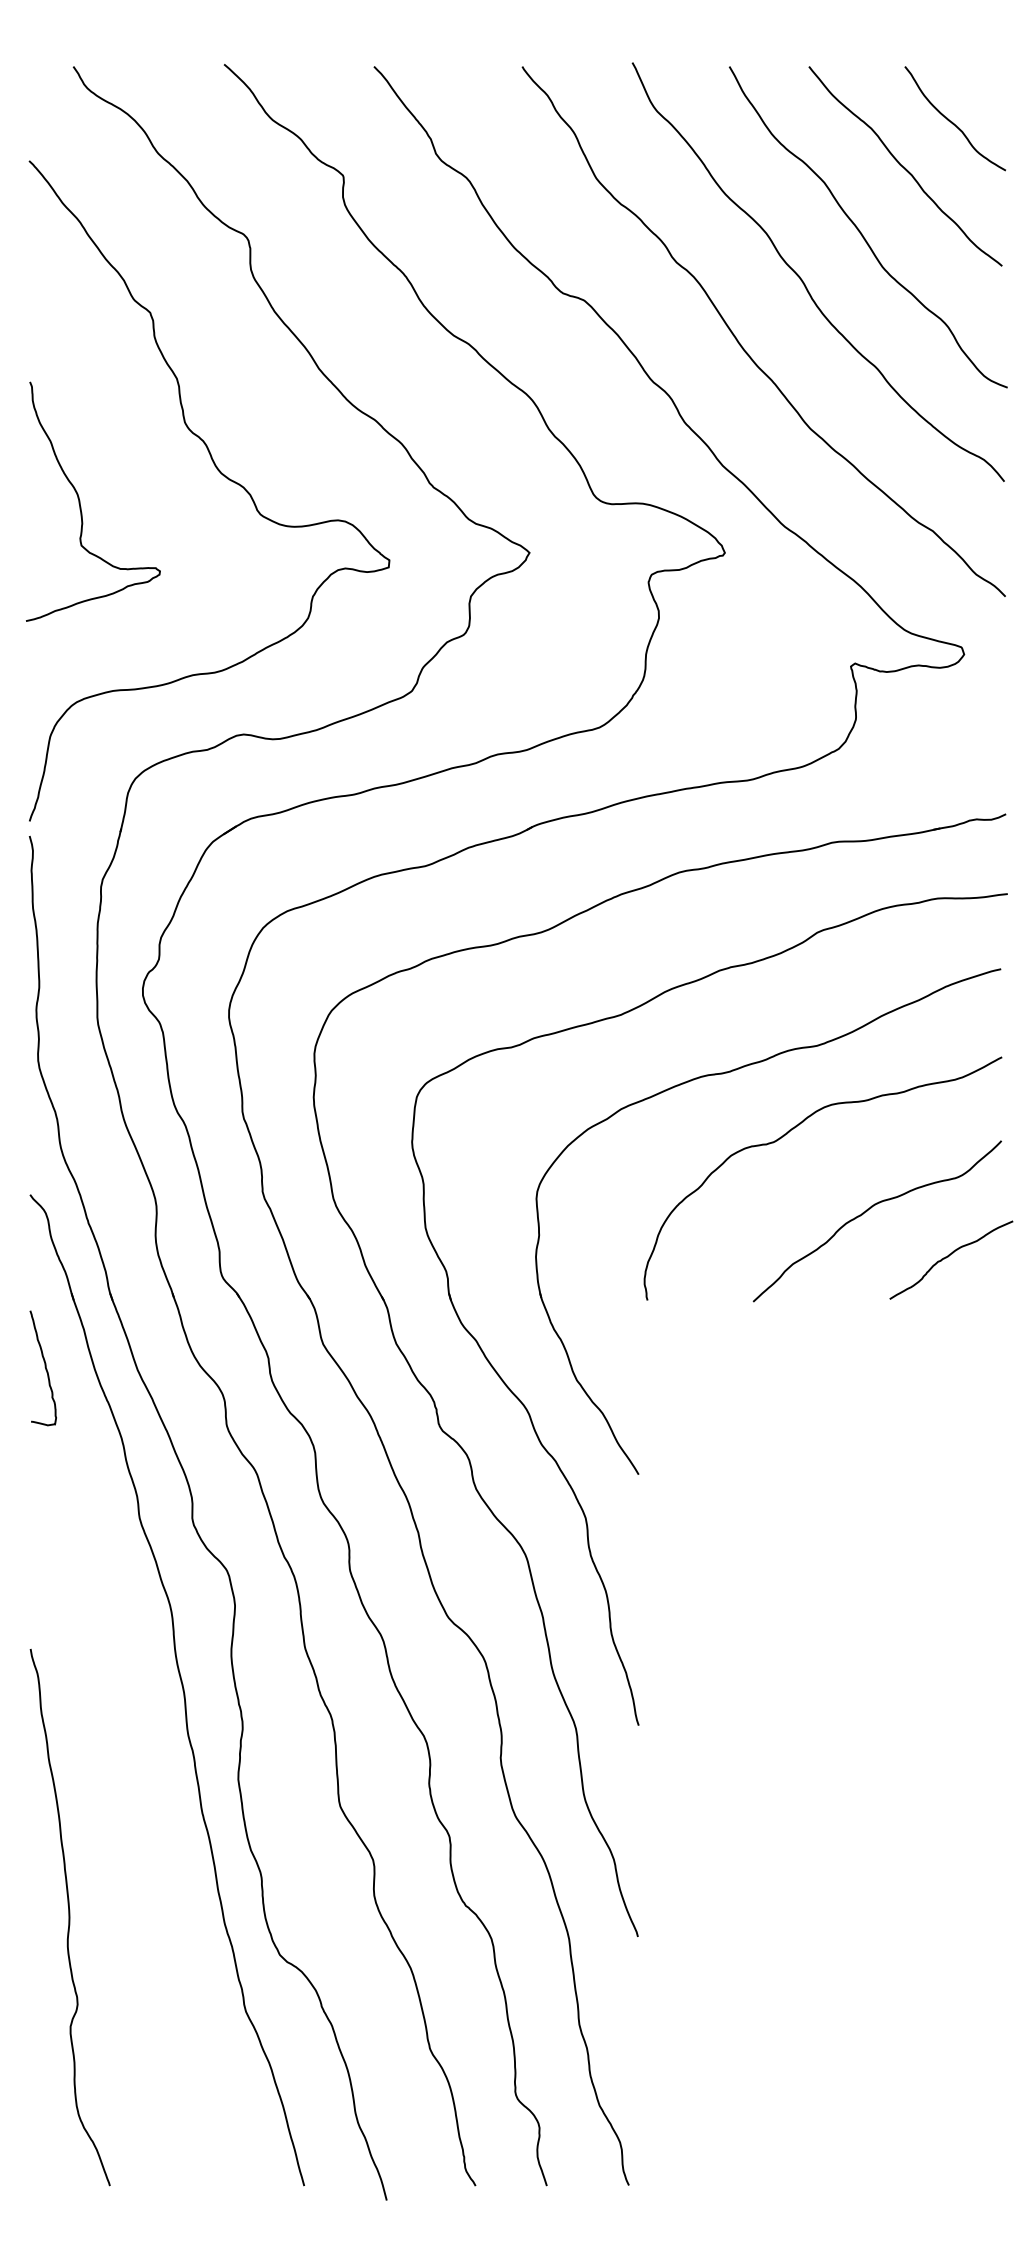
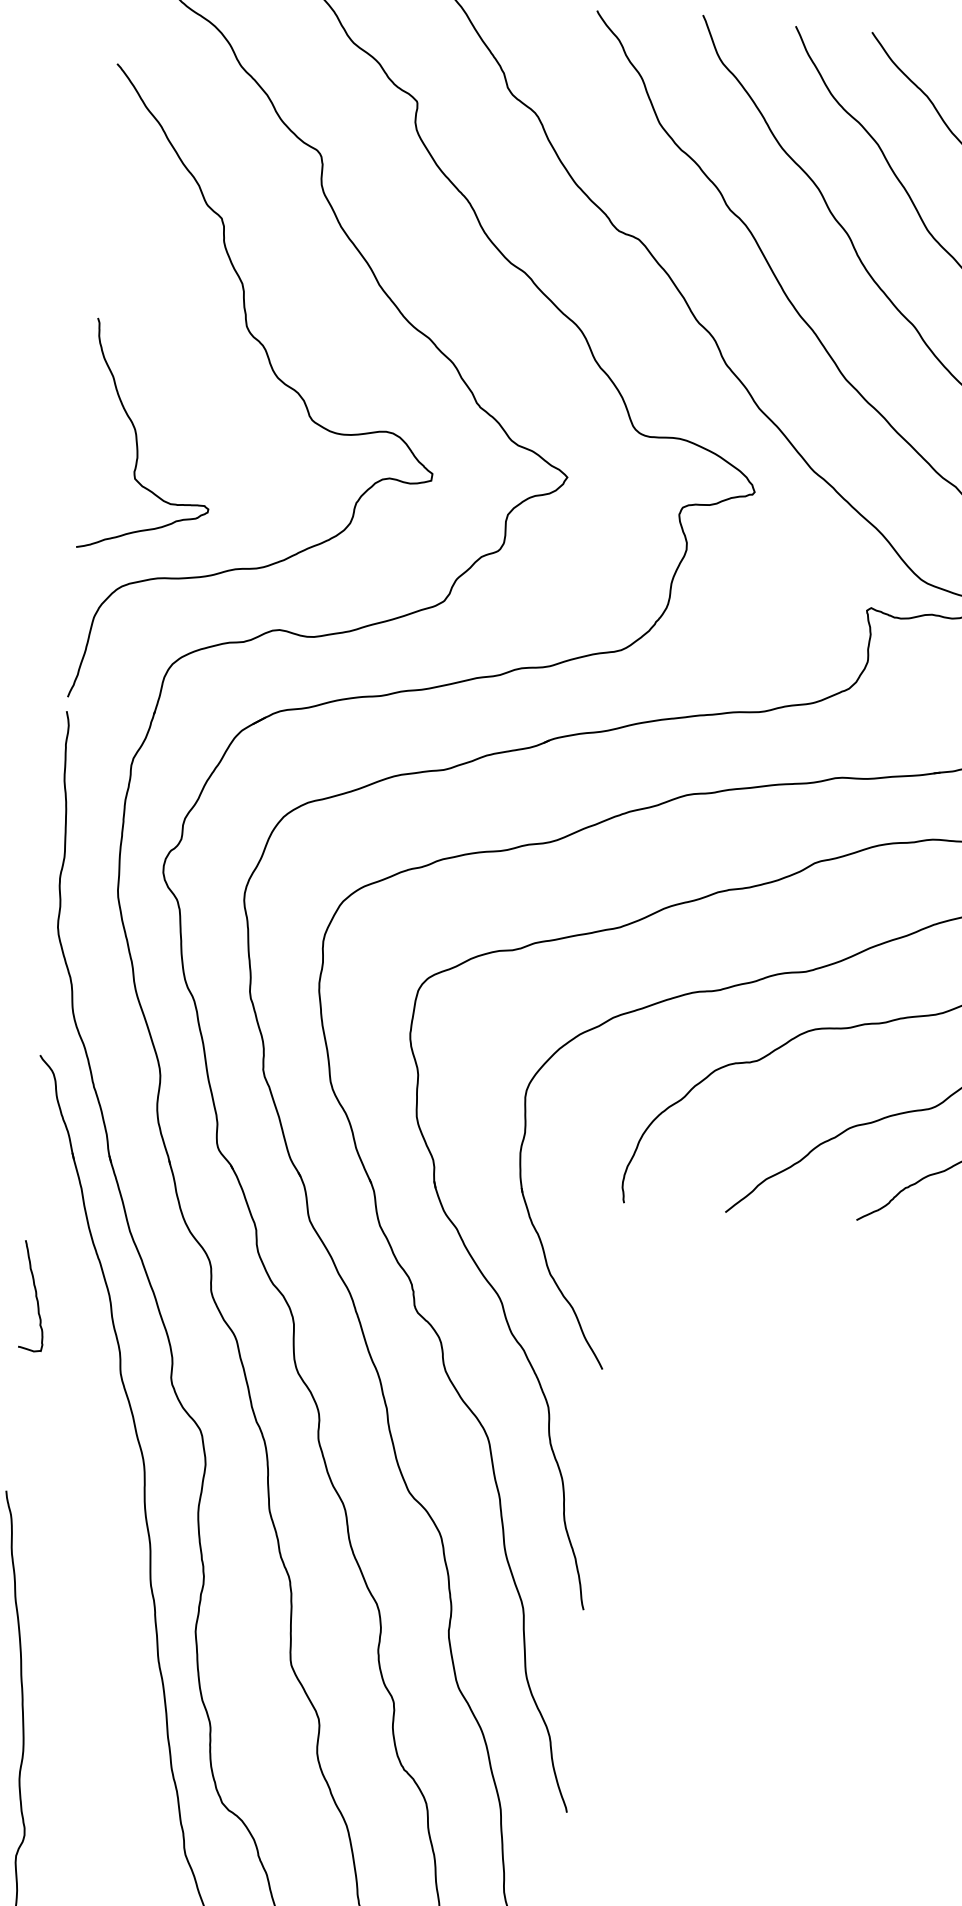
curve: (80, 501) -> (137, 436), moved
curve: (44, 1367) -> (35, 1295), moved

